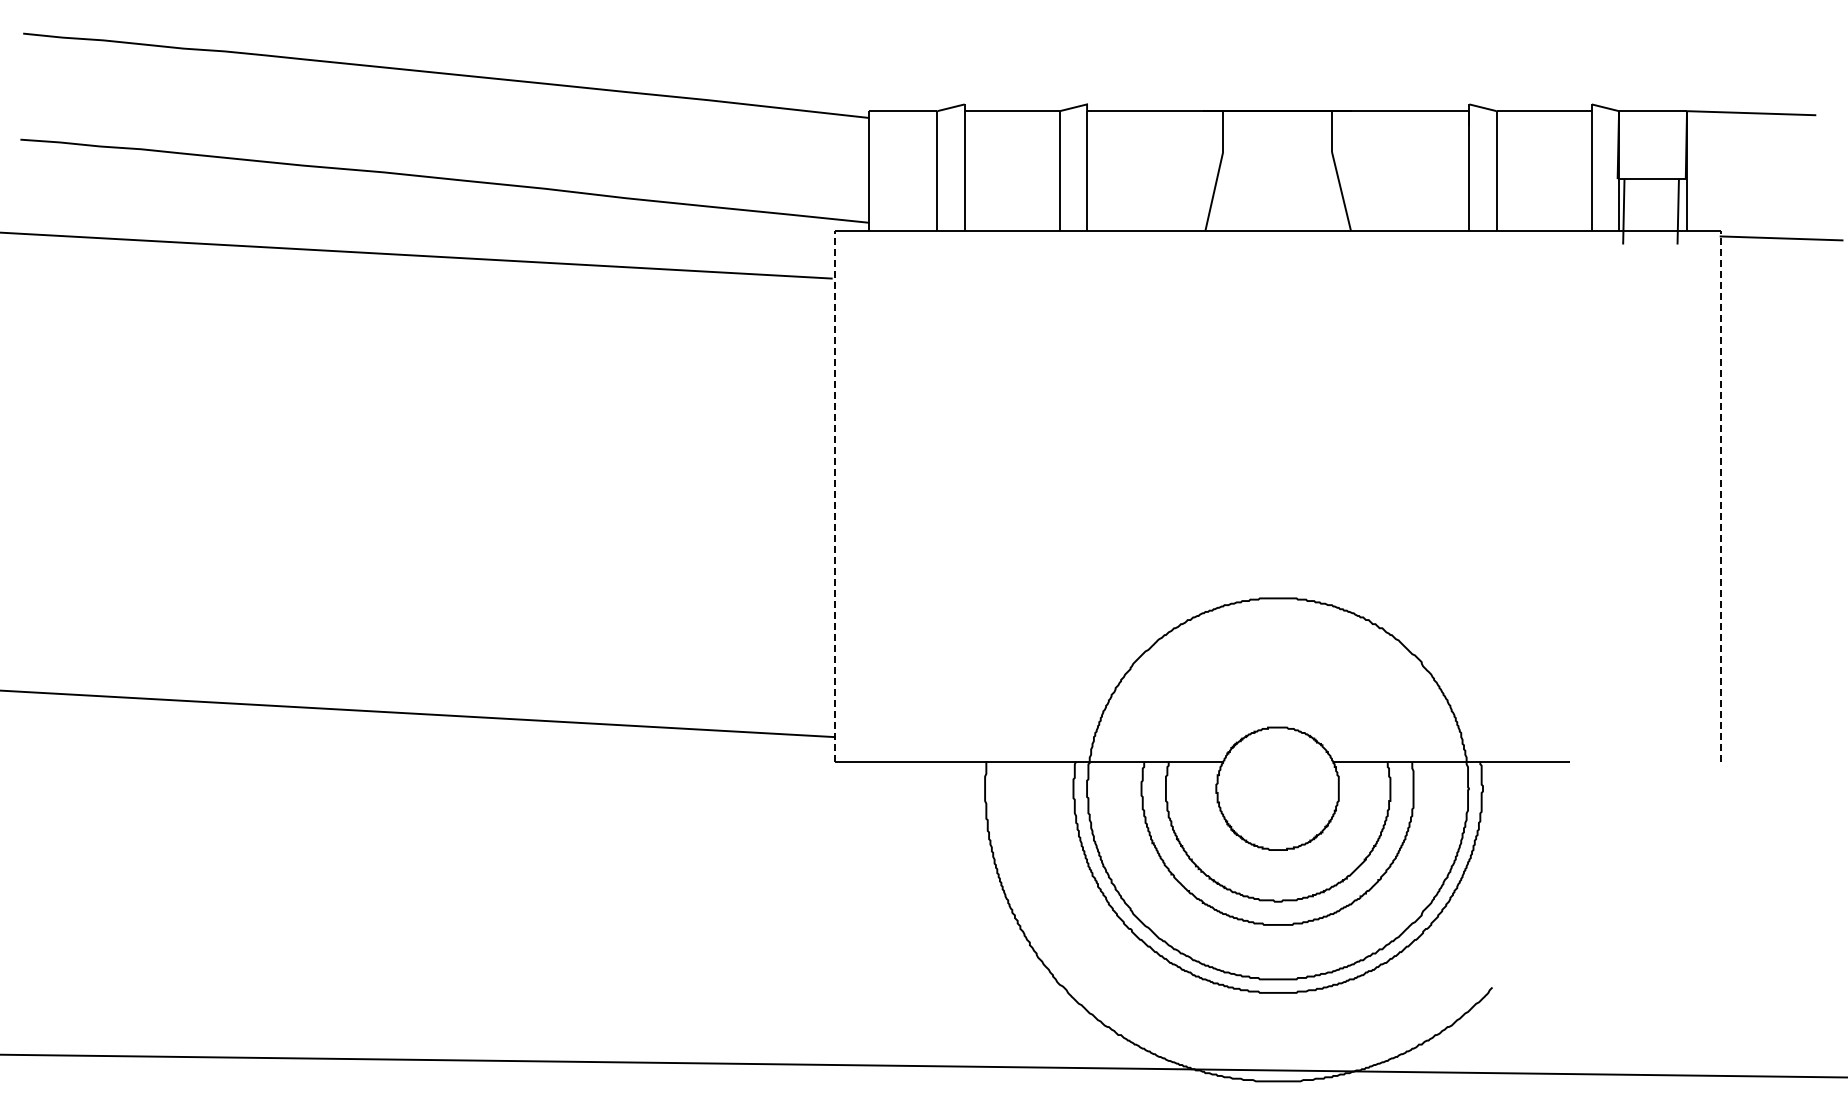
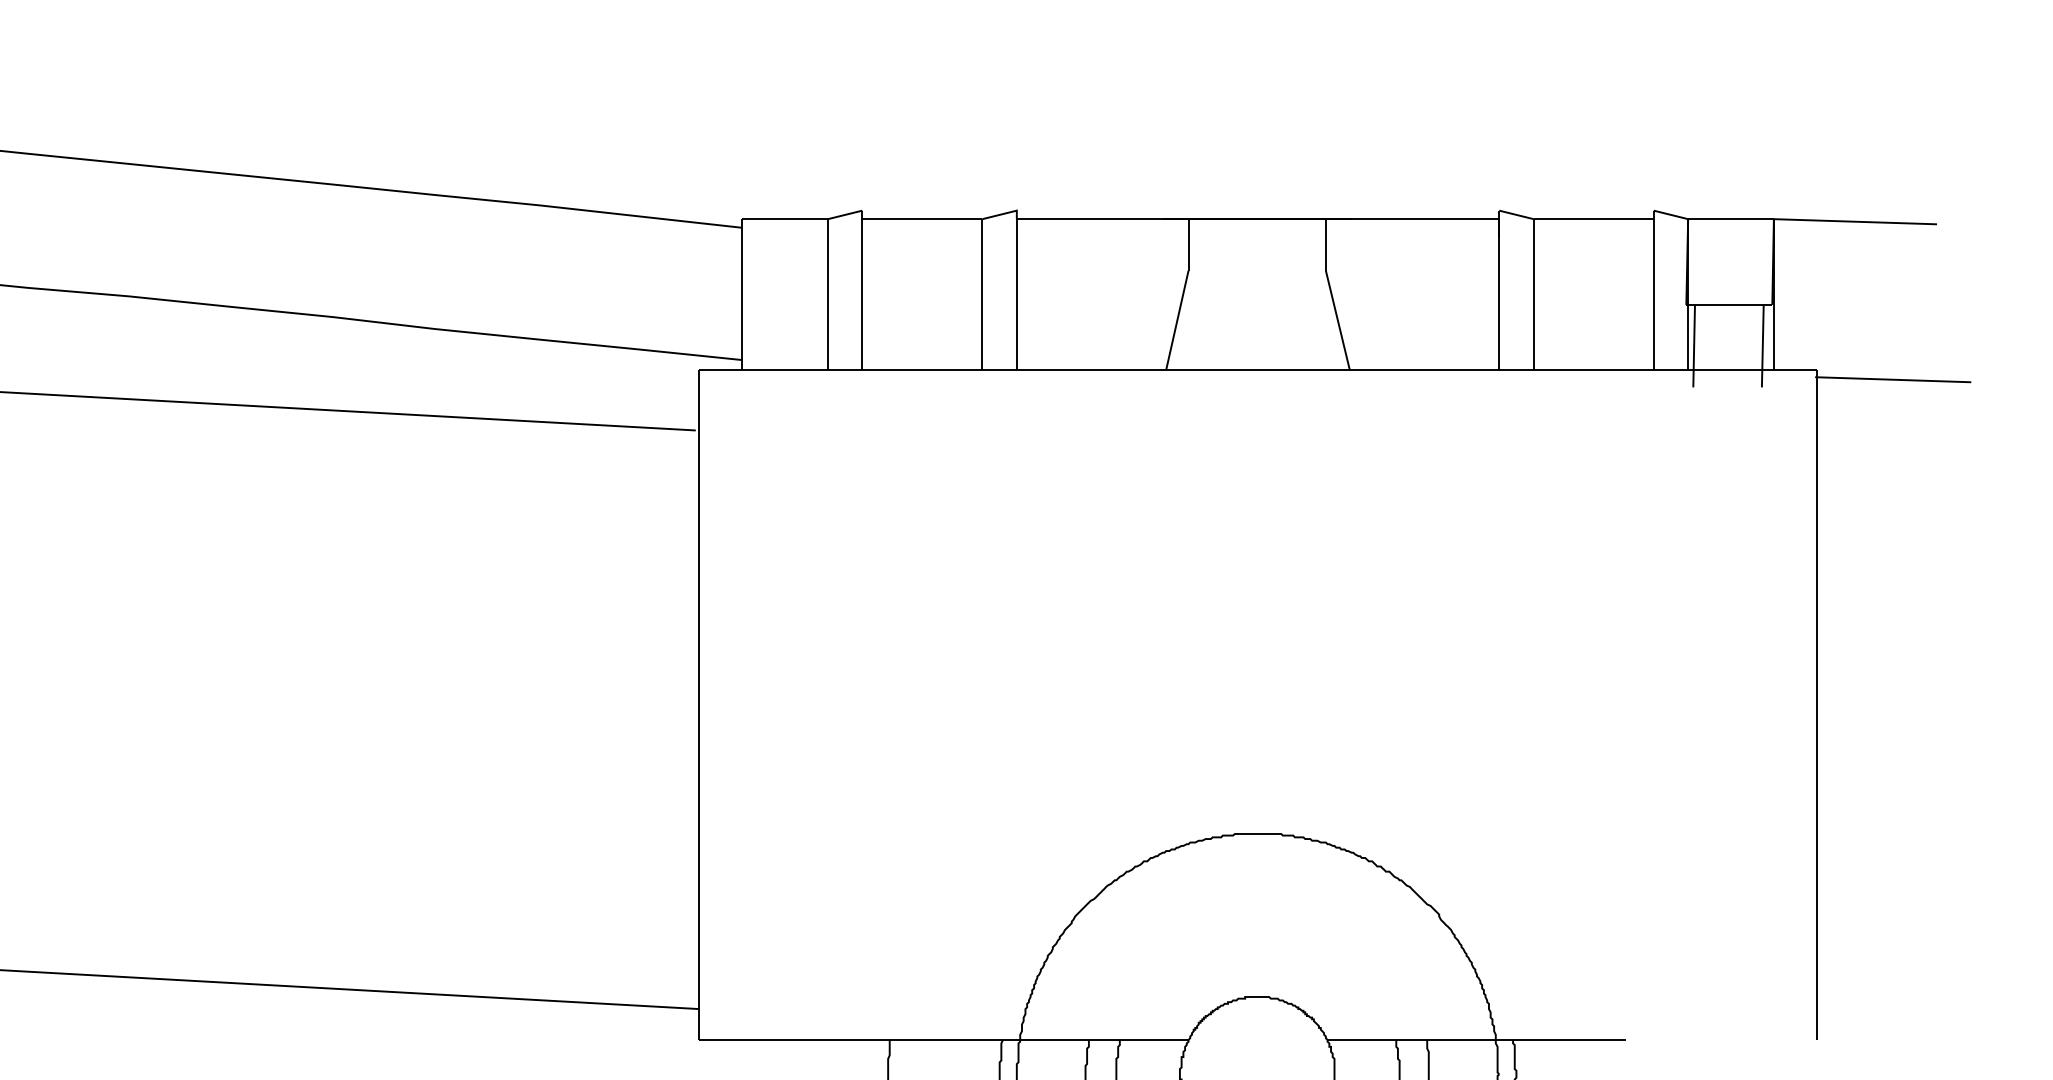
line: (835, 495) -> (699, 704), dashed -> solid
line: (1721, 495) -> (1817, 704), dashed -> solid

